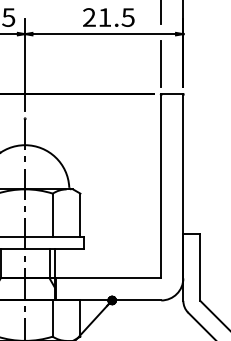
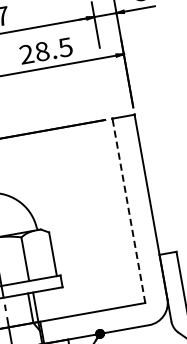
text: (104, 17) -> (41, 51), 21.5 -> 28.5
line: (161, 63) -> (107, 87), removed
line: (161, 186) -> (129, 210), solid -> dashed

